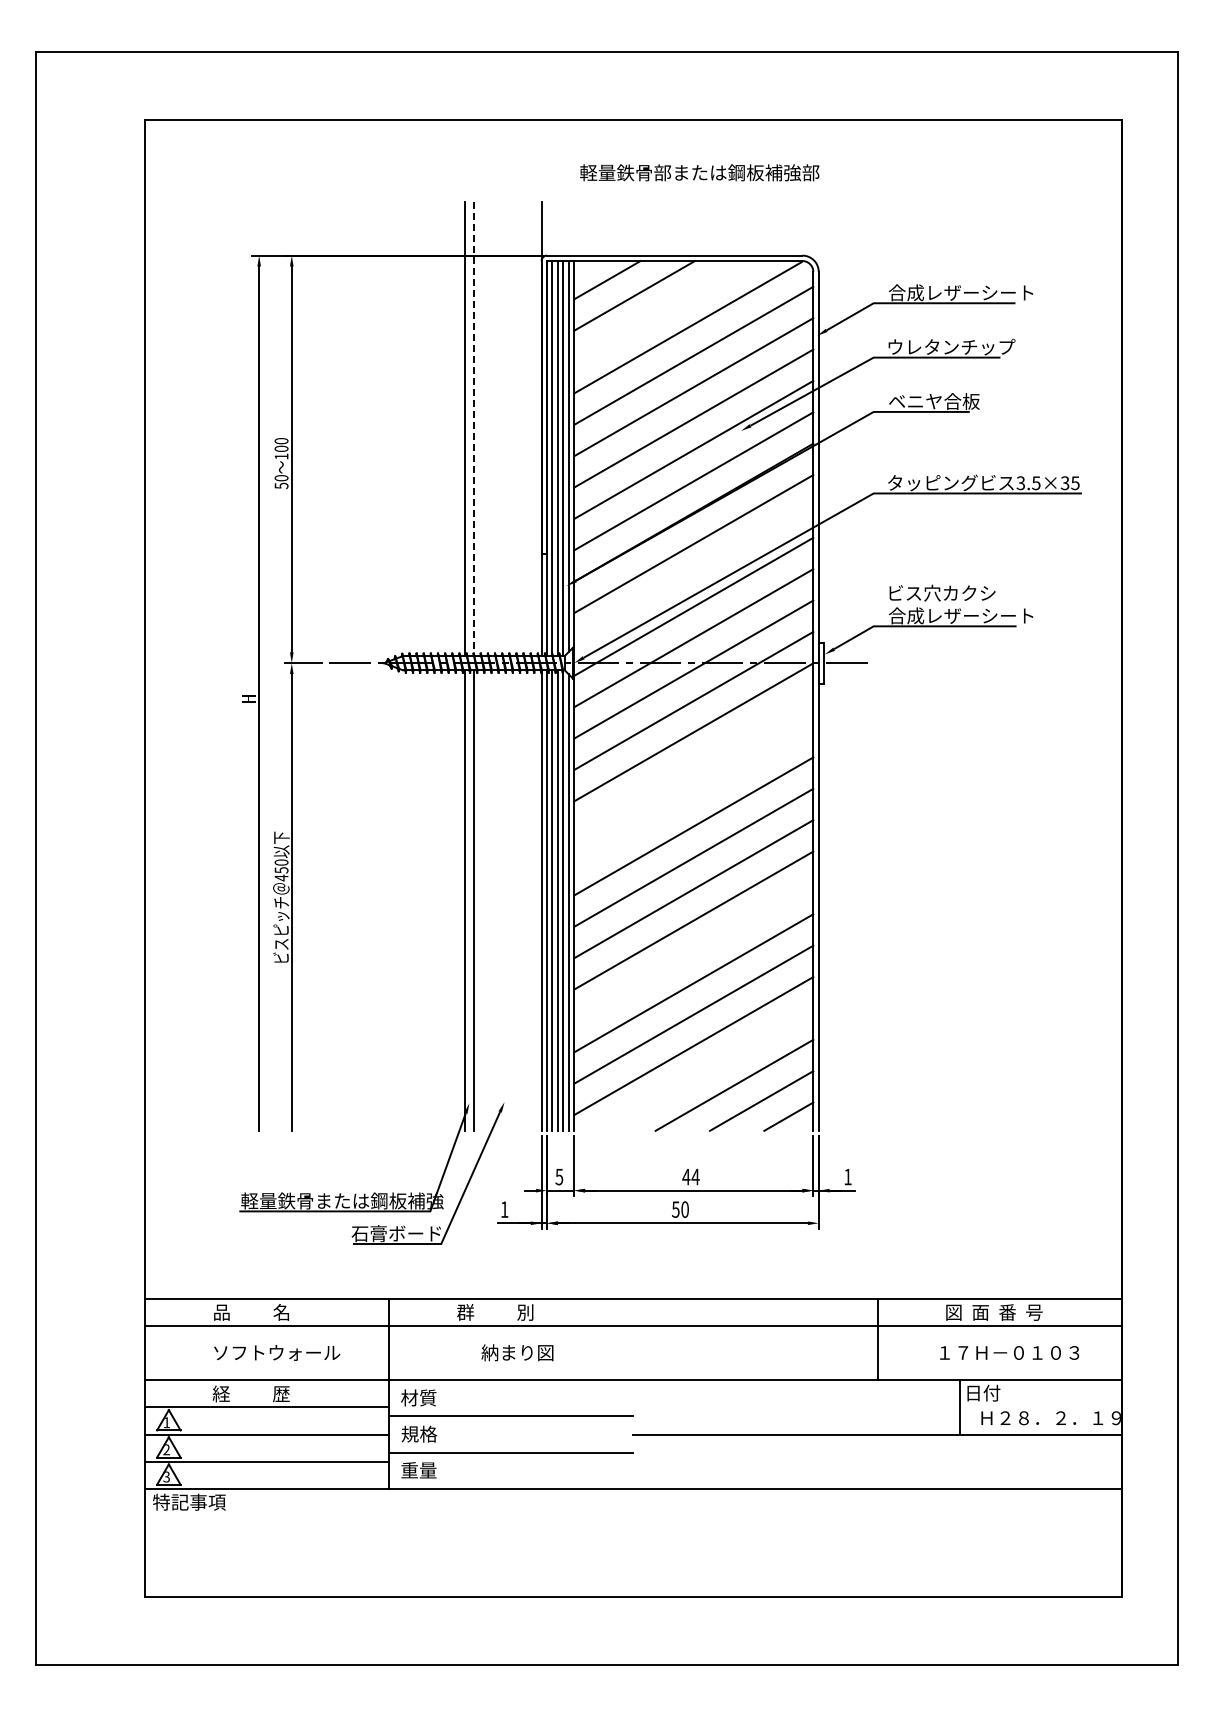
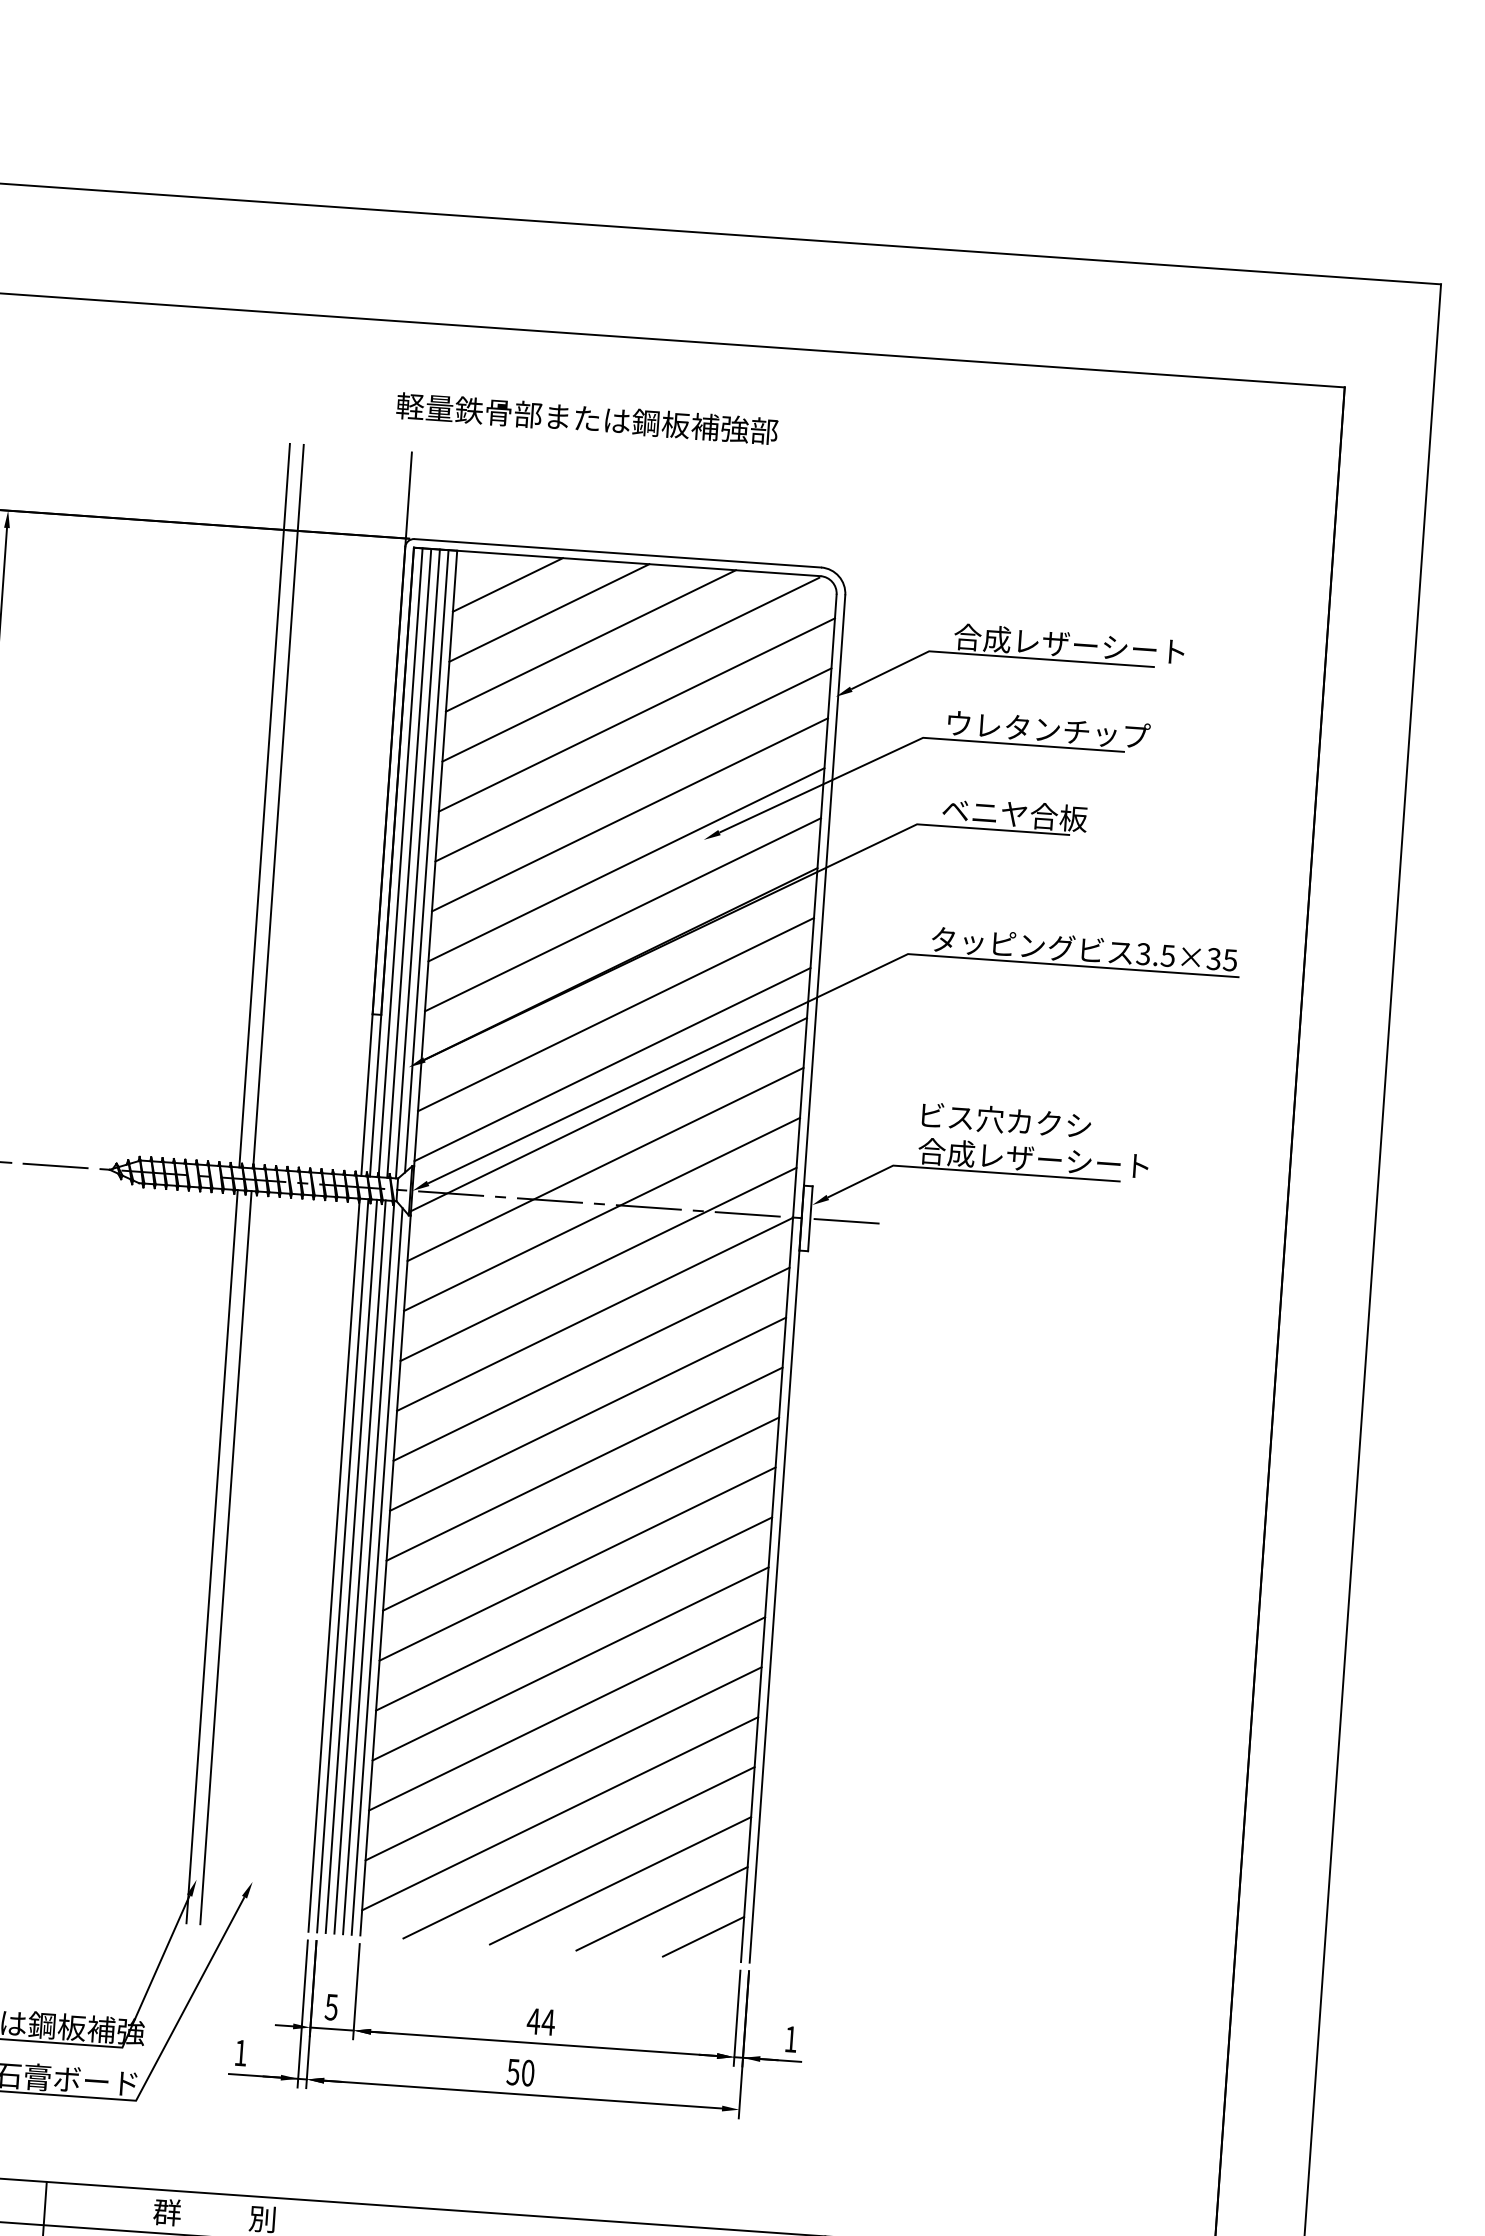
text: (699, 172) -> (586, 418), moved
line: (661, 311) -> (590, 640), added
line: (473, 429) -> (278, 807), dashed -> solid
line: (693, 575) -> (612, 1064), added
line: (693, 763) -> (591, 1363), added
line: (693, 795) -> (587, 1414), added
line: (693, 951) -> (570, 1663), added
line: (707, 1069) -> (579, 1852), added

